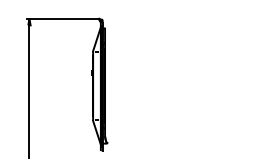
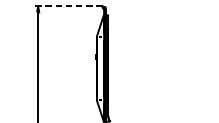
line: (62, 18) -> (68, 6), solid -> dashed

